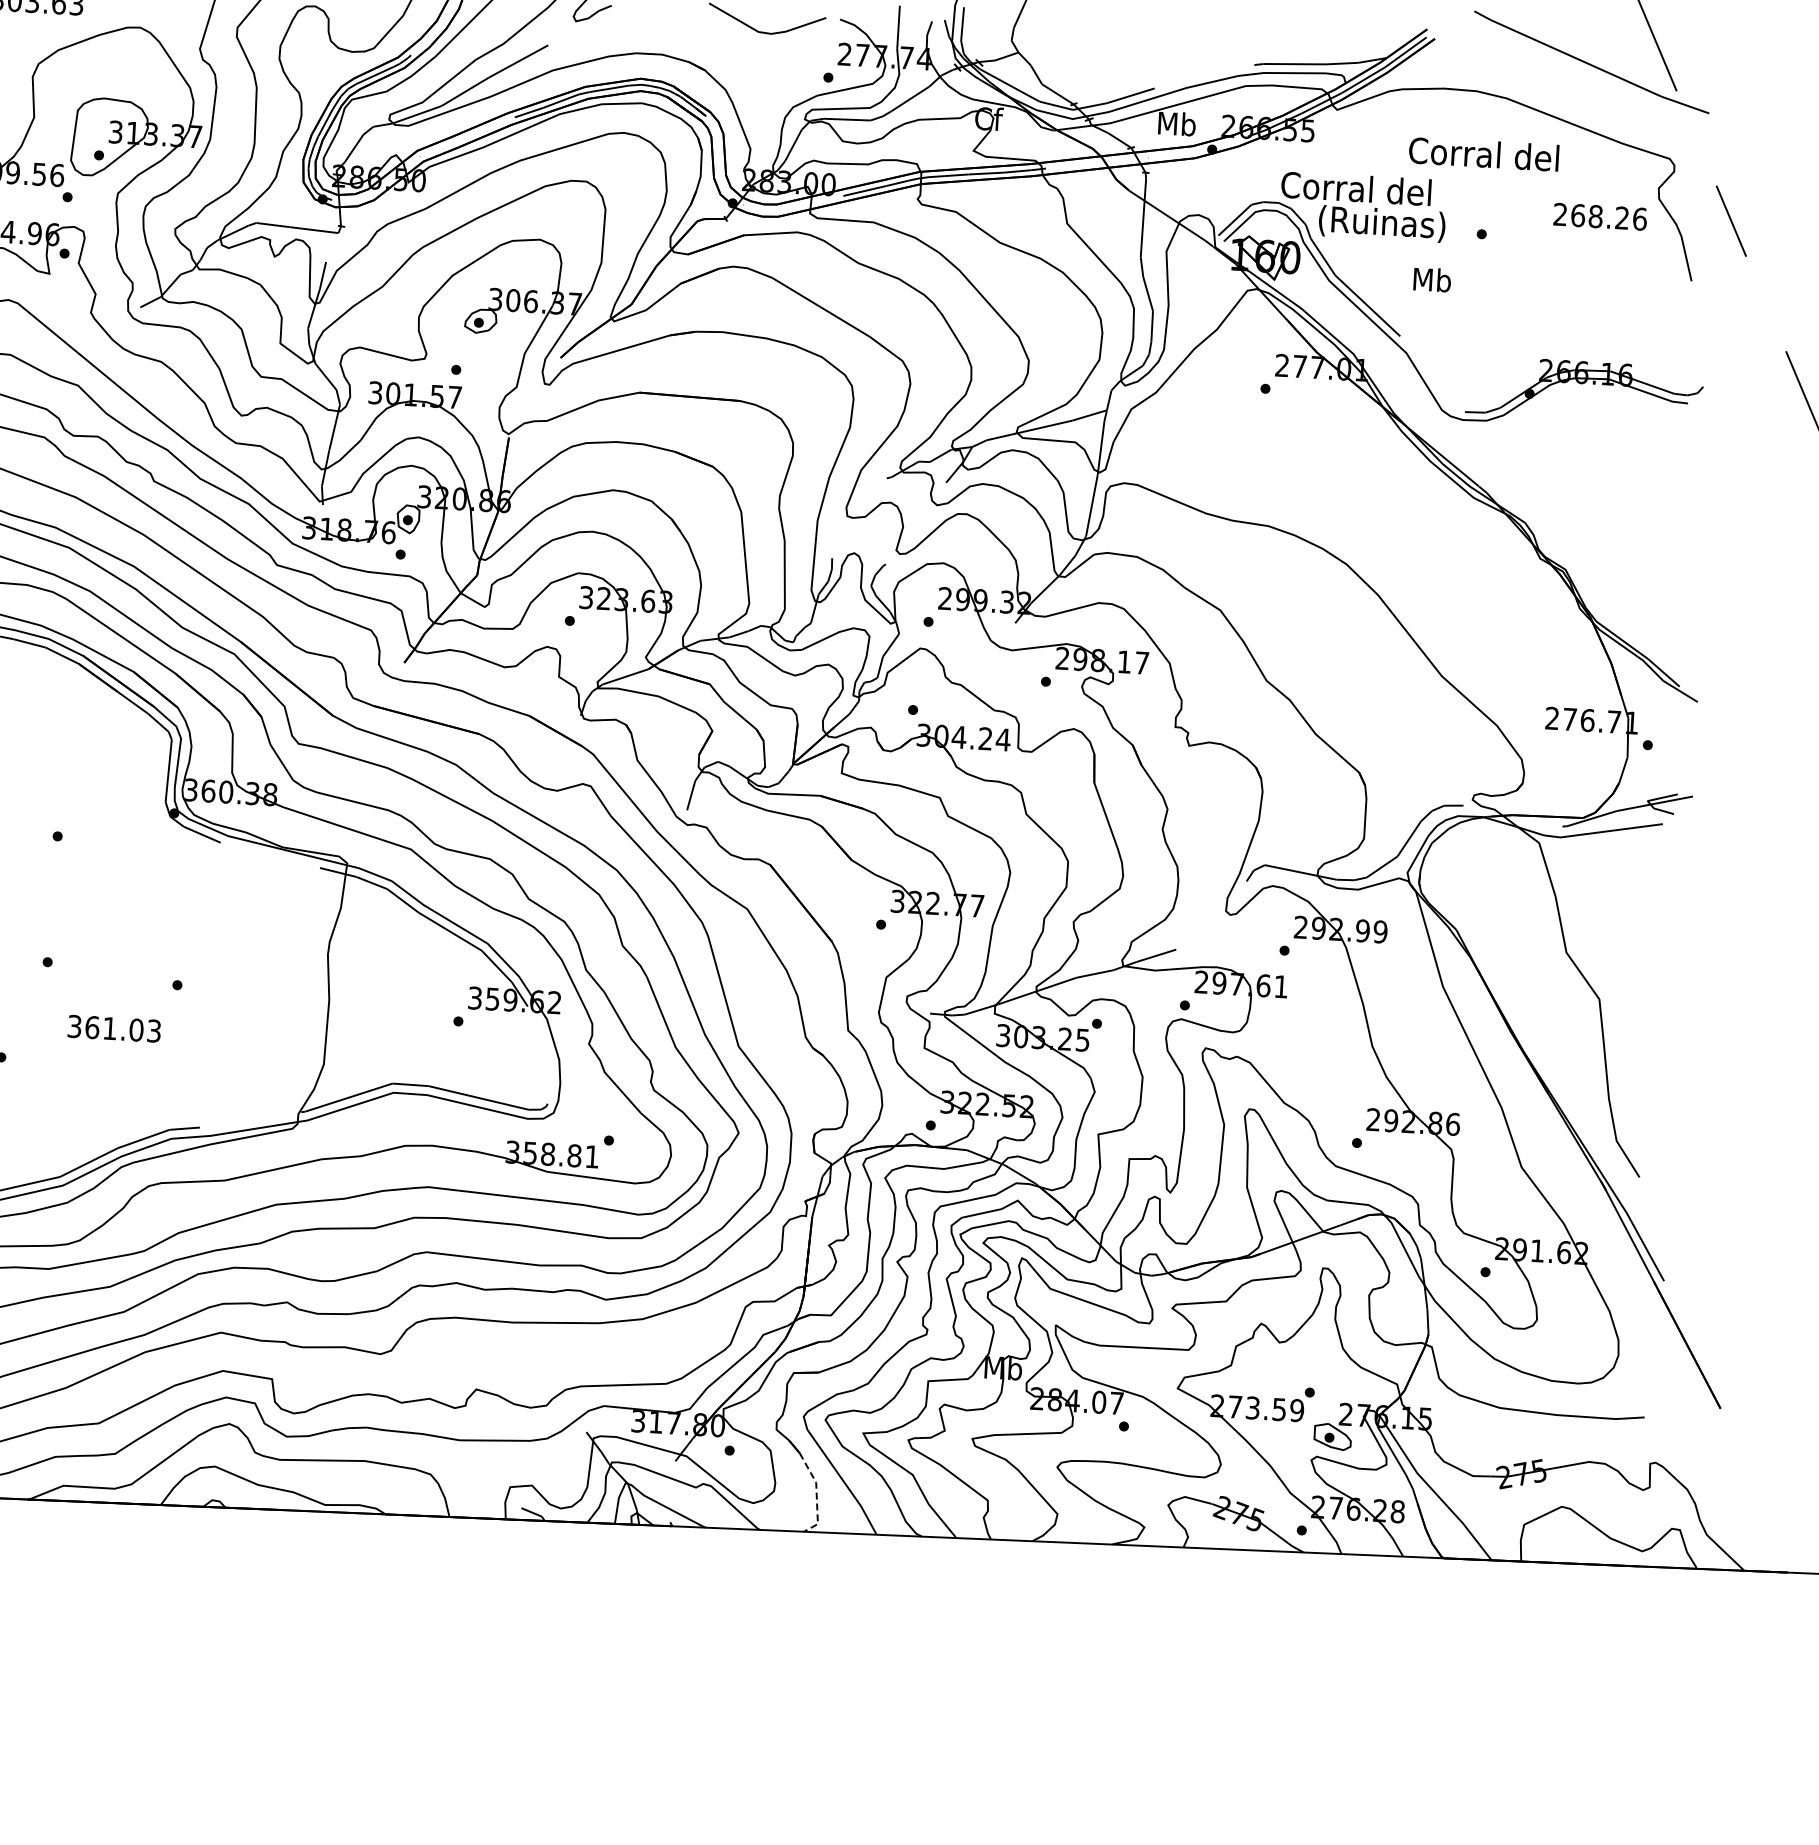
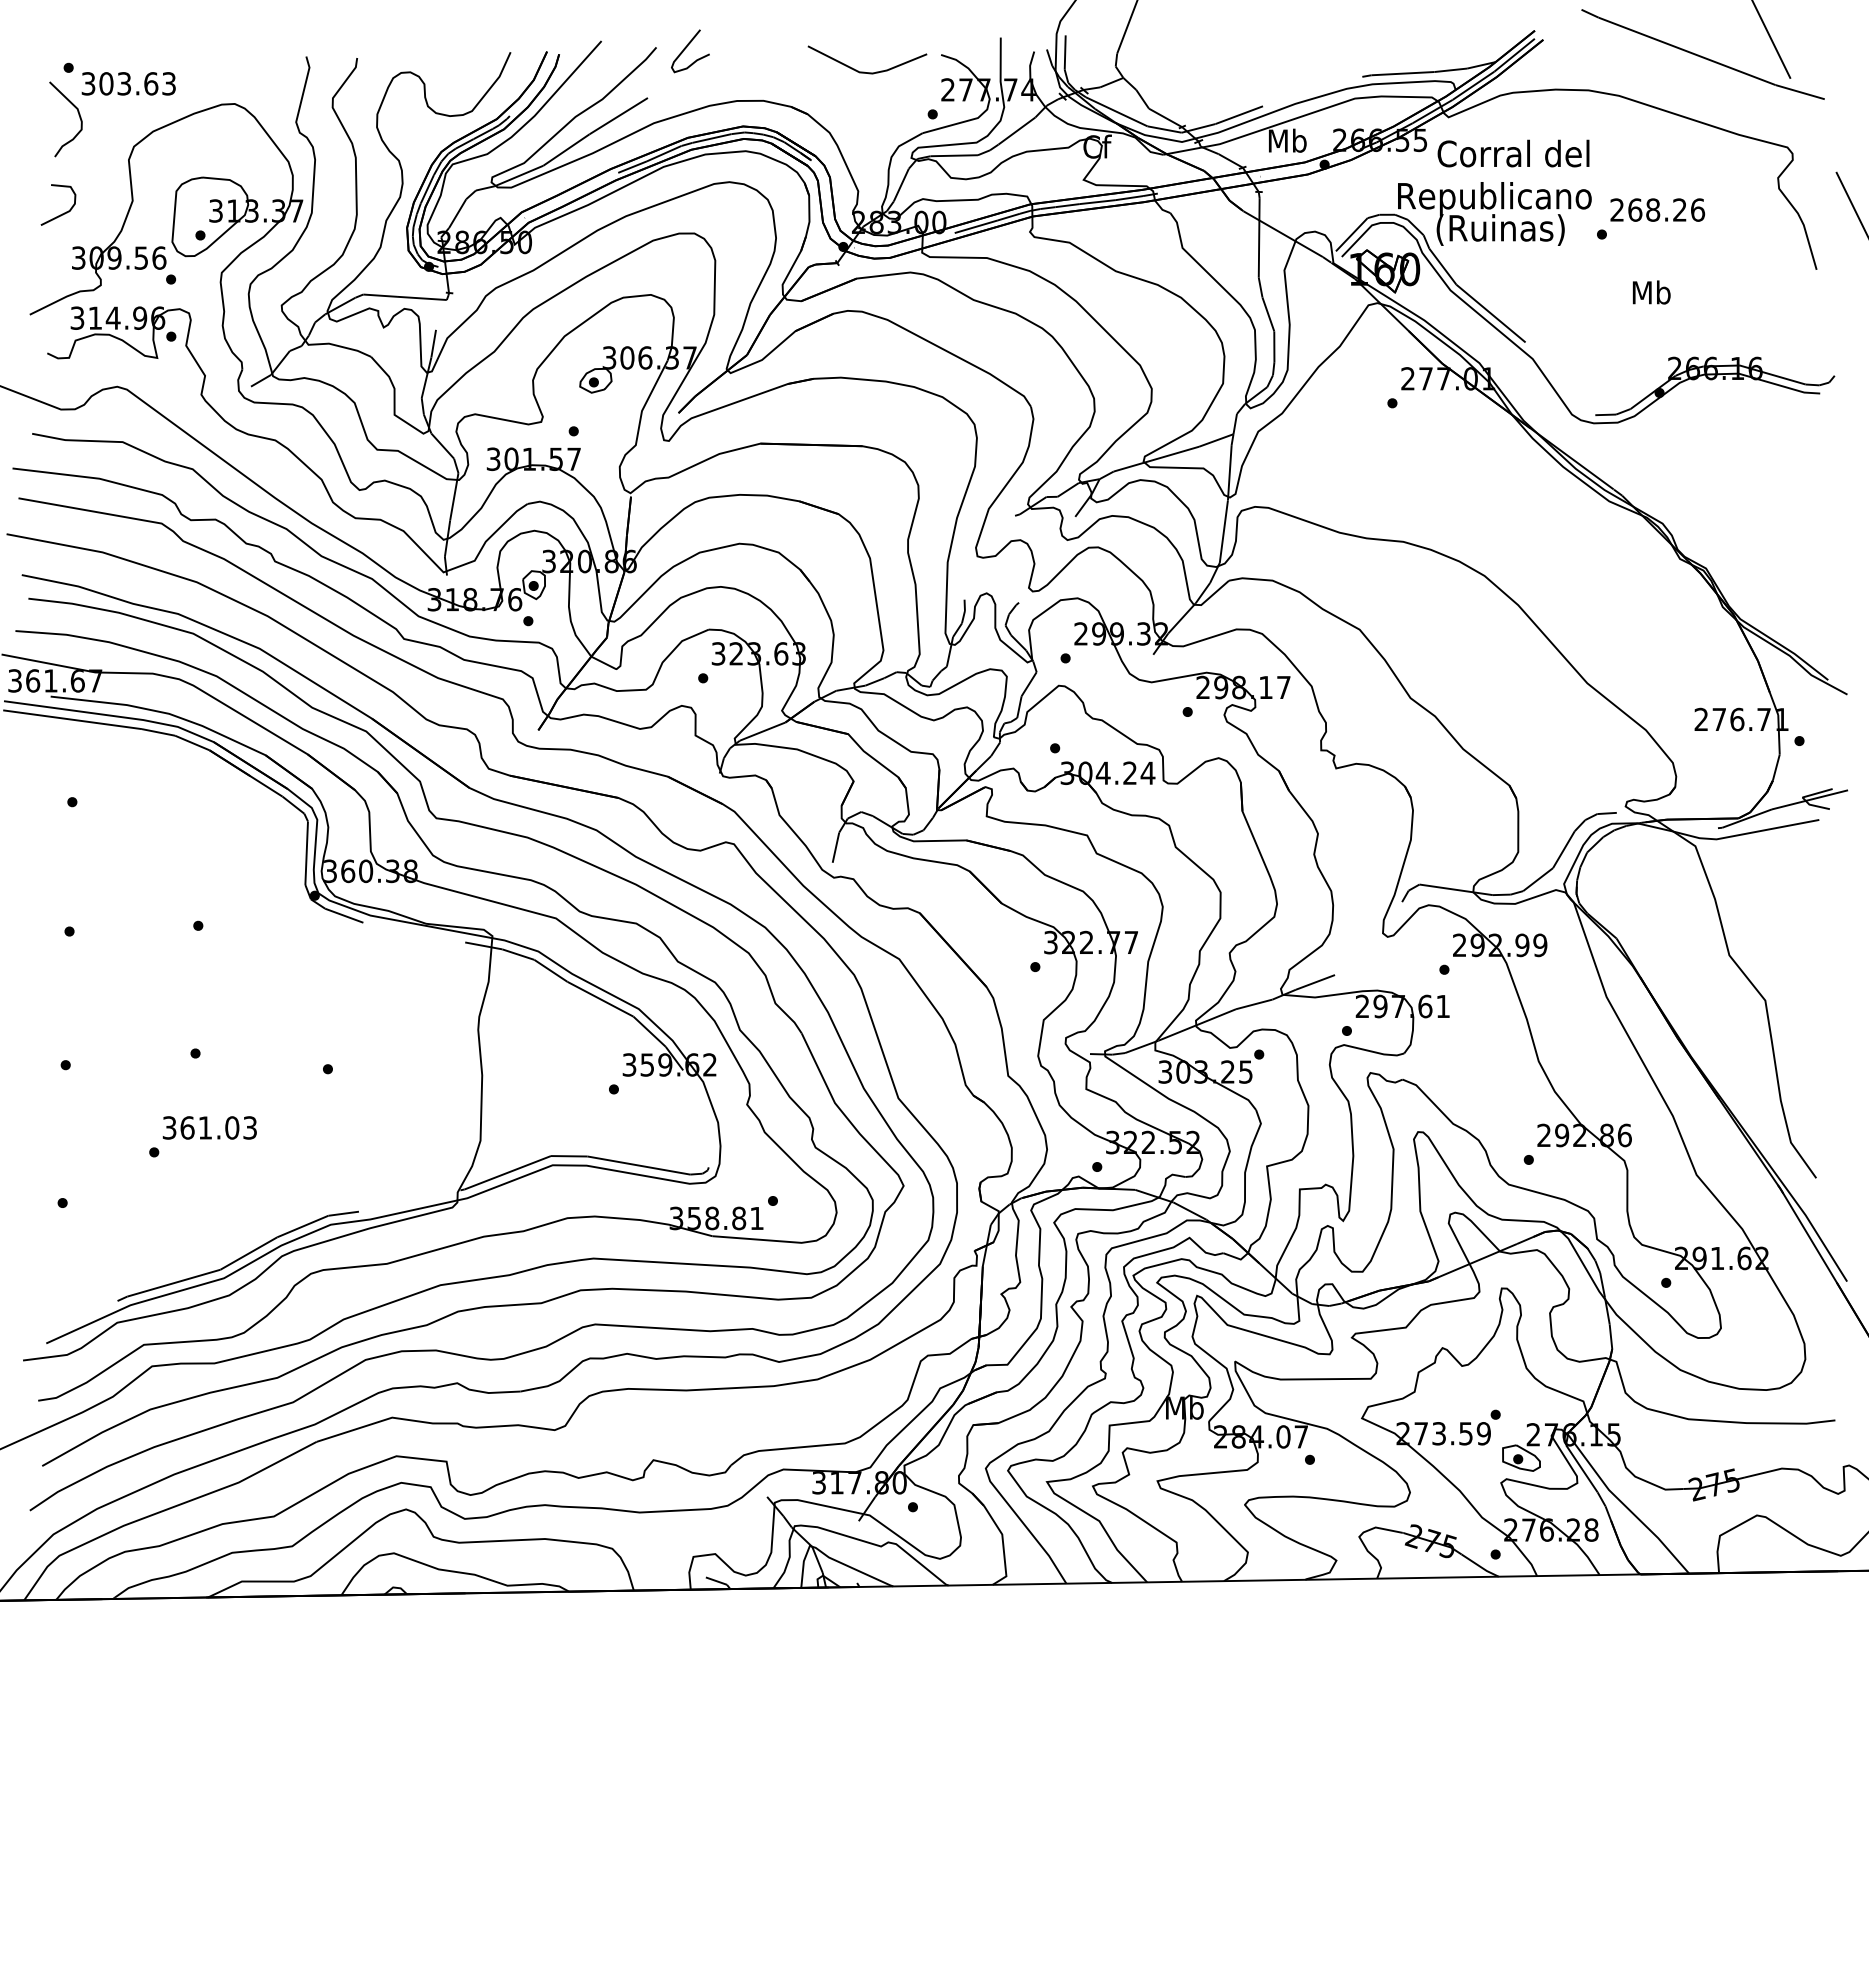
text: (1483, 154) -> (1513, 153), moved
text: (1376, 192) -> (1493, 198), Corral del -> Republicano
text: (1600, 216) -> (1657, 209), moved
text: (1432, 279) -> (1651, 292), moved
text: (114, 1028) -> (209, 1127), moved
line: (816, 1495) -> (1003, 1547), dashed -> solid

